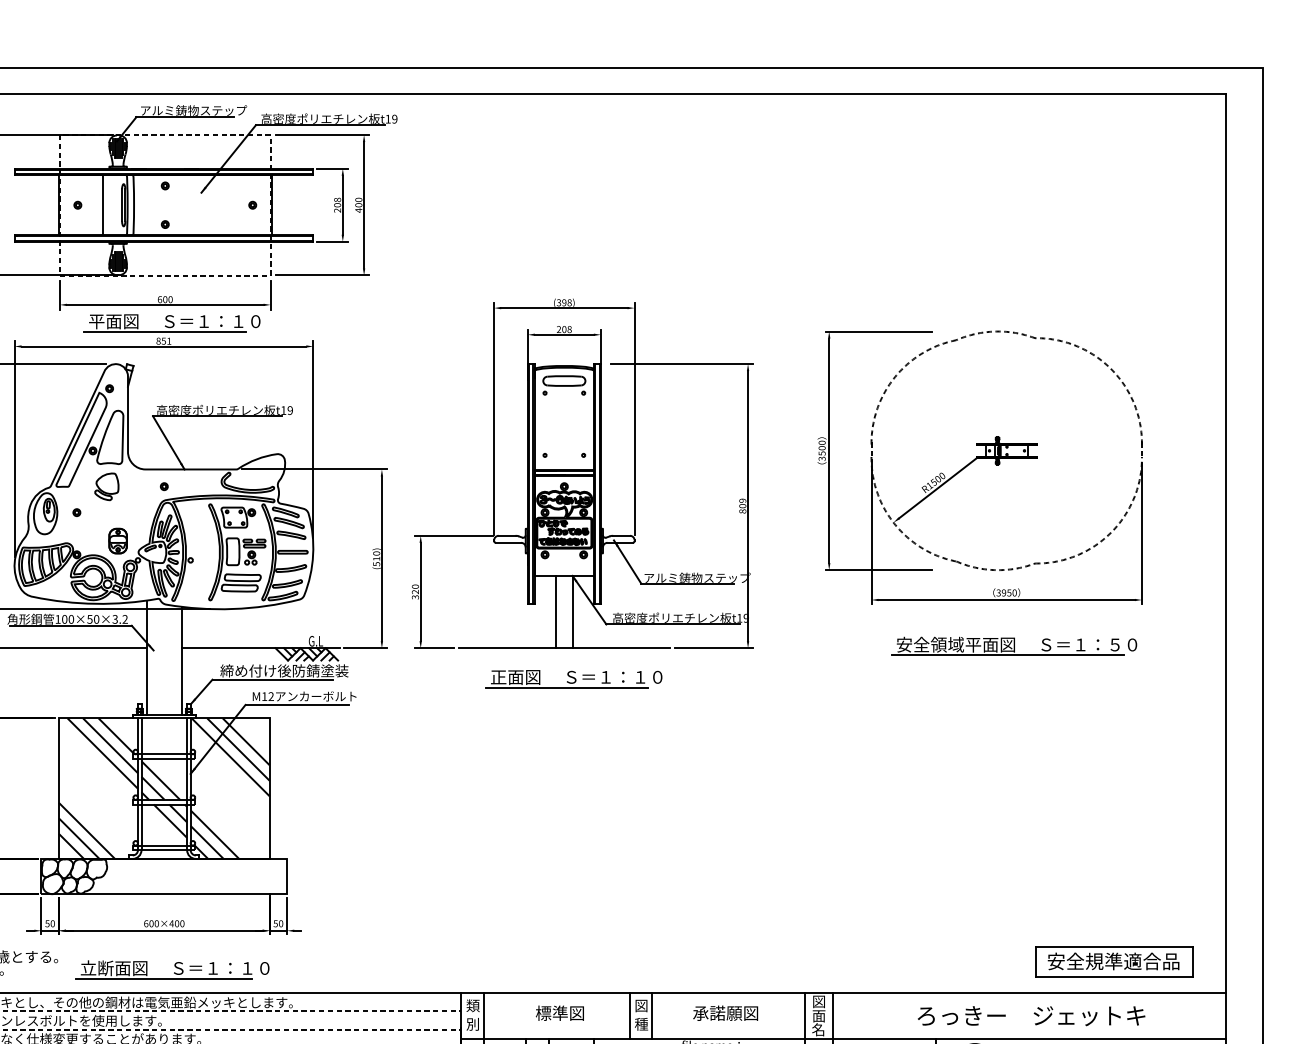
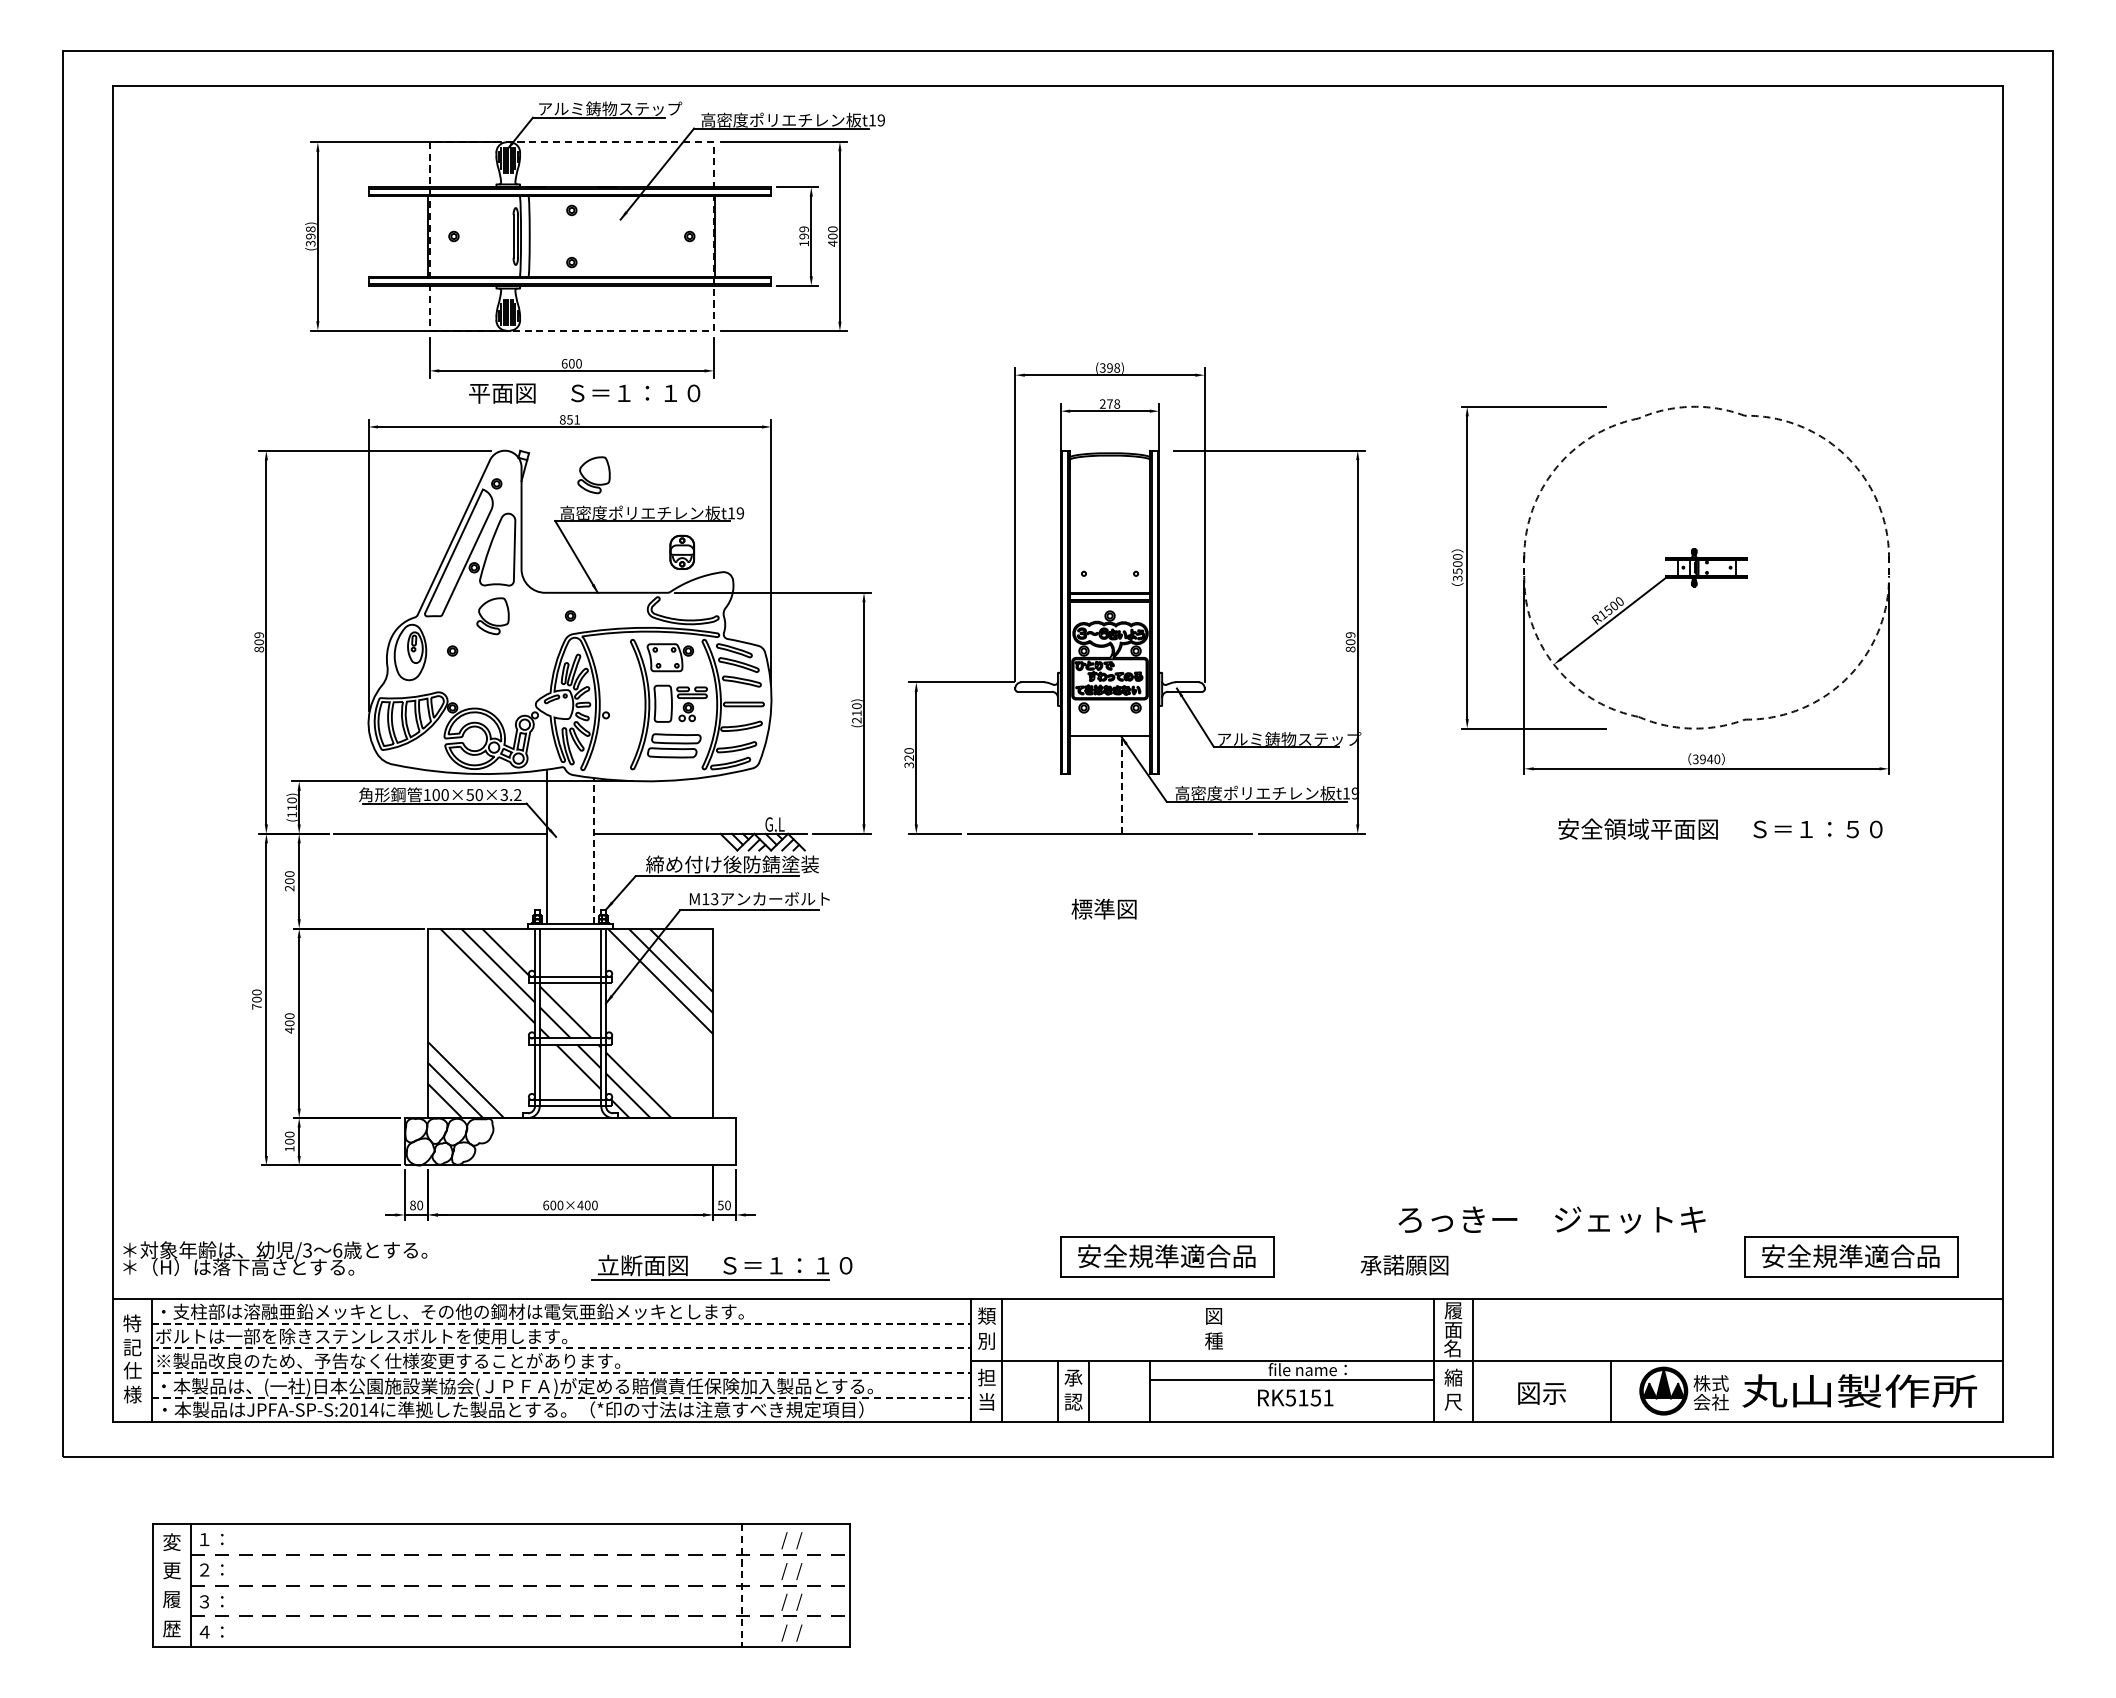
line: (103, 205) -> (488, 236), removed
text: (337, 205) -> (803, 236), 208 -> 199
text: (563, 329) -> (1109, 403), 208 -> 278
line: (165, 332) -> (571, 407), removed
part: (181, 382) -> (593, 475), added
part: (563, 385) -> (1109, 479), removed
part: (118, 540) -> (682, 551), moved
text: (376, 564) -> (856, 720), (510) -> (210)
text: (1009, 593) -> (1710, 759), 3950 -> 3940
line: (555, 611) -> (1098, 784), removed
line: (572, 612) -> (1121, 785), solid -> dashed
line: (1008, 655) -> (1708, 843), removed
line: (182, 660) -> (594, 850), solid -> dashed
part: (574, 679) -> (1123, 875), removed
text: (271, 696) -> (714, 899), M12 -> M13
text: (47, 923) -> (412, 1205), 50 -> 80
part: (606, 961) -> (1167, 1256), added
part: (172, 969) -> (721, 1267), moved
text: (819, 1001) -> (1453, 1310), 図 -> 履
text: (559, 1012) -> (1103, 908), moved
text: (725, 1012) -> (1404, 1264), moved
line: (629, 1015) -> (1198, 1329), removed
line: (652, 1015) -> (1228, 1329), removed
text: (1031, 1015) -> (1551, 1219), moved

